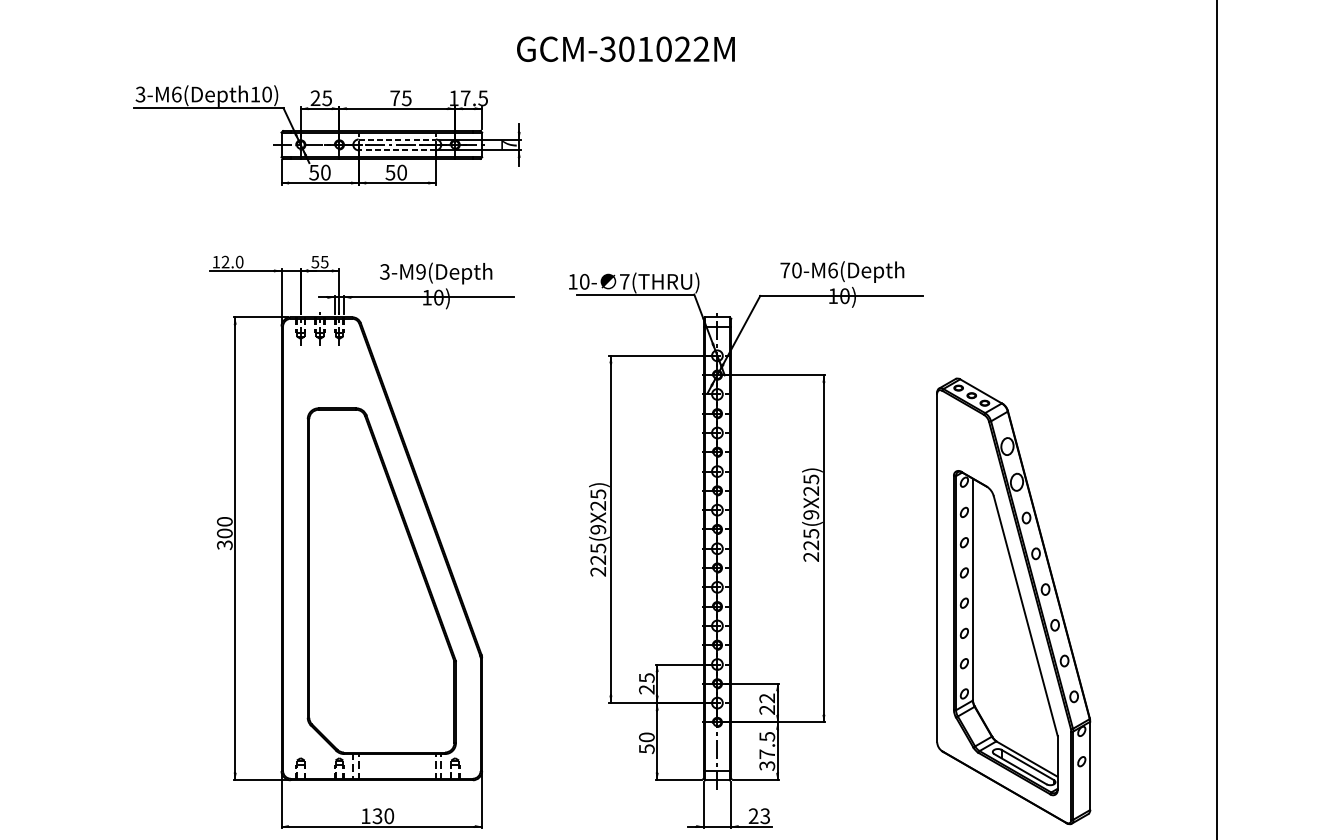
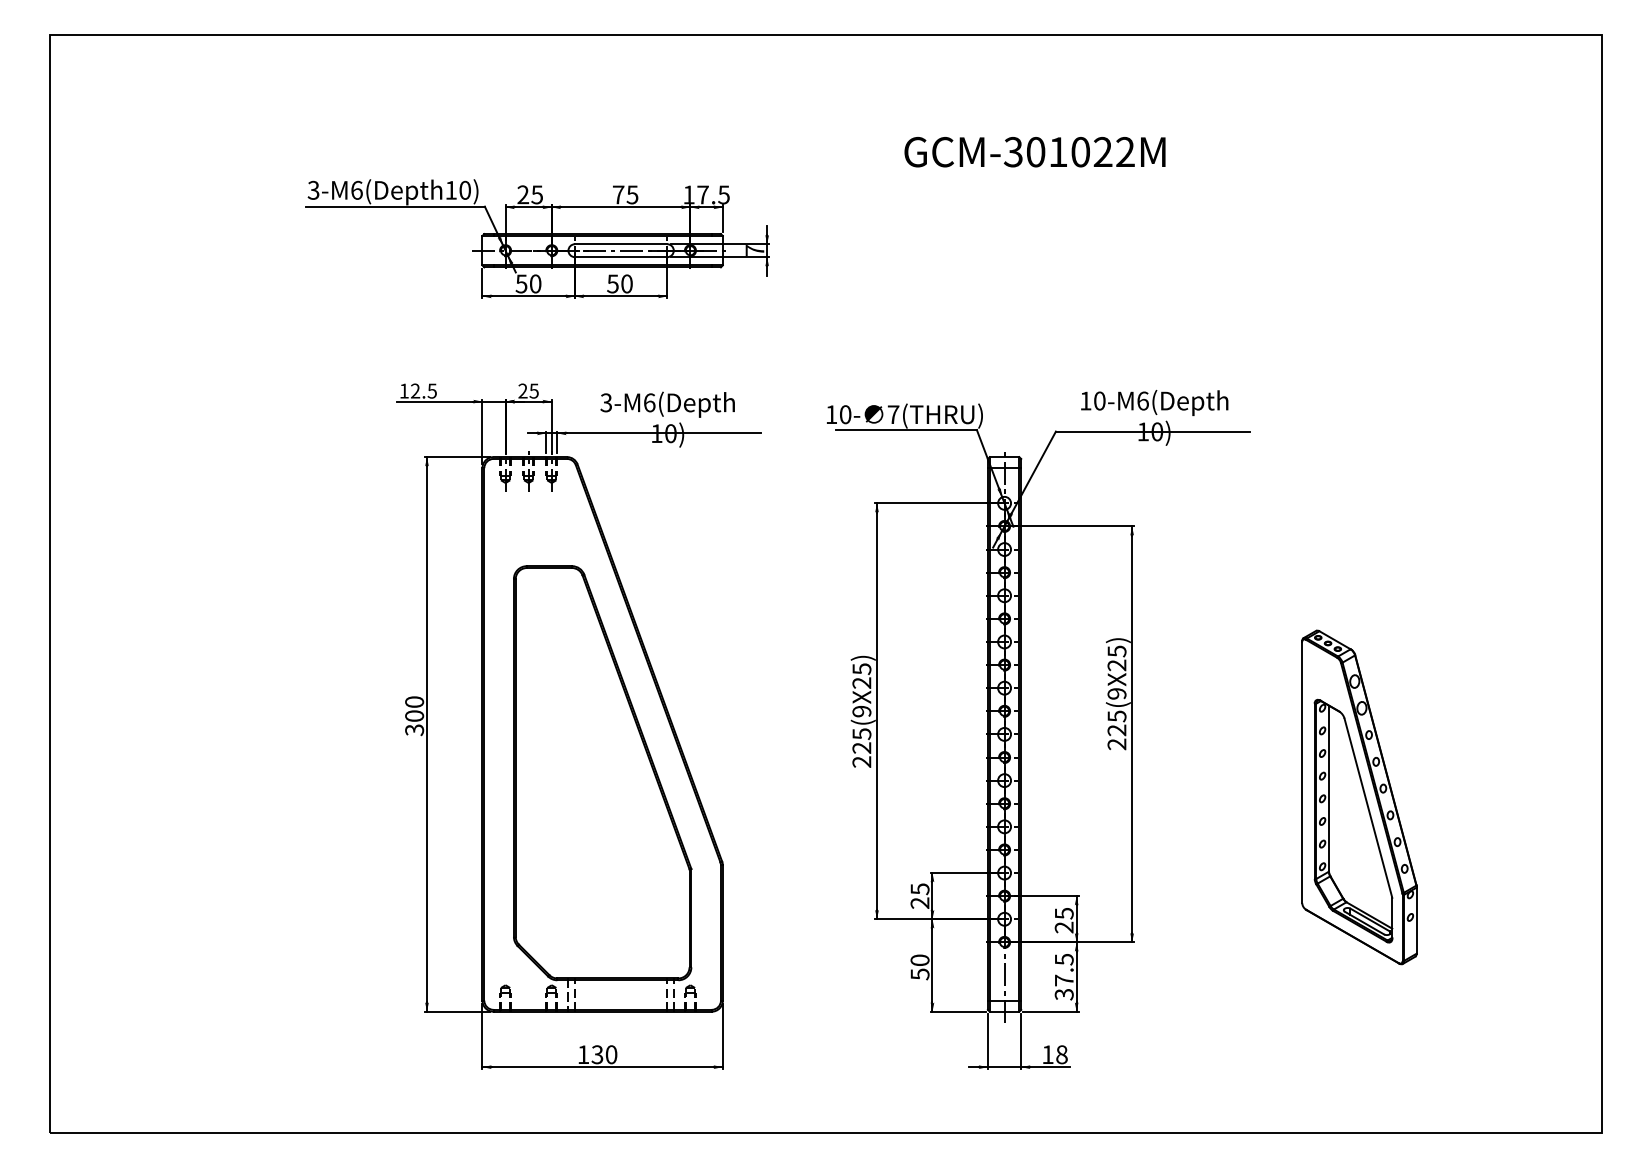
text: (625, 49) -> (1034, 152), moved
line: (397, 139) -> (621, 244), dashed -> solid
line: (396, 150) -> (620, 257), dashed -> solid
text: (238, 261) -> (431, 390), 12.0 -> 12.5
text: (314, 261) -> (522, 390), 55 -> 25
text: (784, 269) -> (1085, 400), 70-M6(Depth -> 10-M6(Depth
text: (420, 271) -> (649, 402), 3-M9(Depth -> 3-M6(Depth
part: (1013, 601) -> (1359, 797), size x0.62
text: (766, 698) -> (1063, 913), 22 -> 25
text: (759, 816) -> (1054, 1054), 23 -> 18

